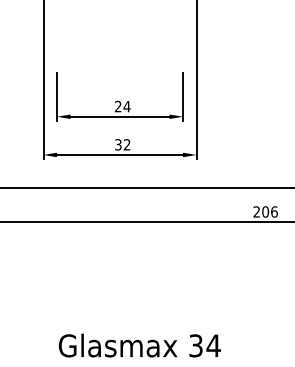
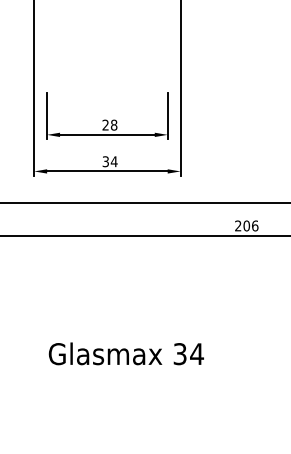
text: (126, 105) -> (113, 124), 24 -> 28
text: (126, 144) -> (113, 161), 32 -> 34

